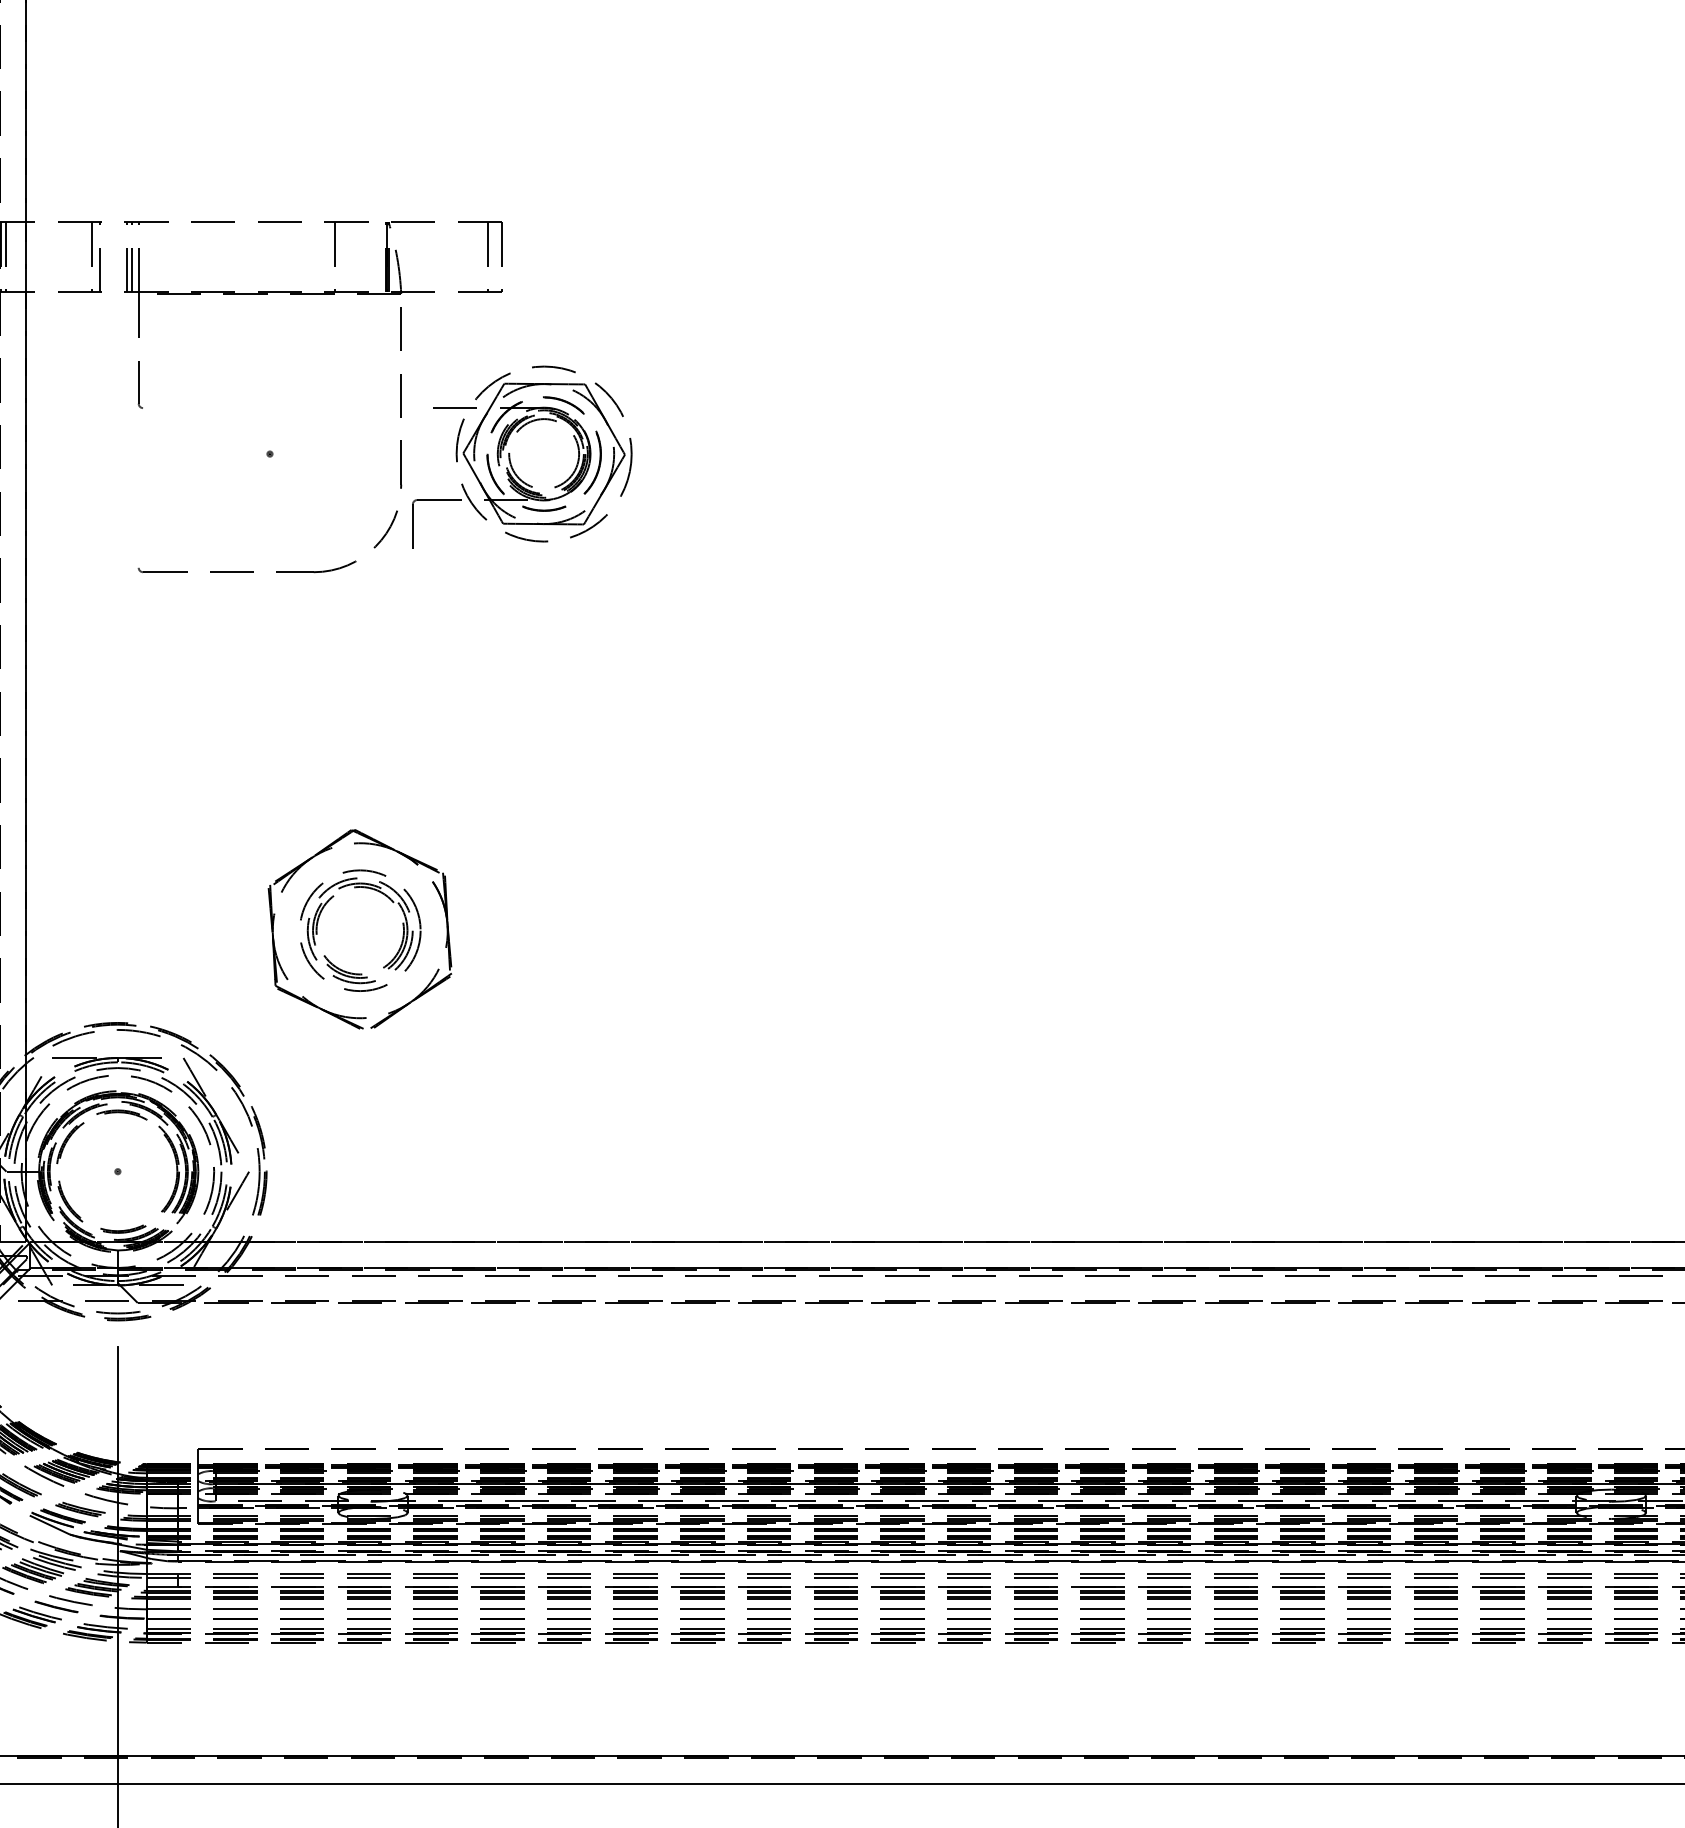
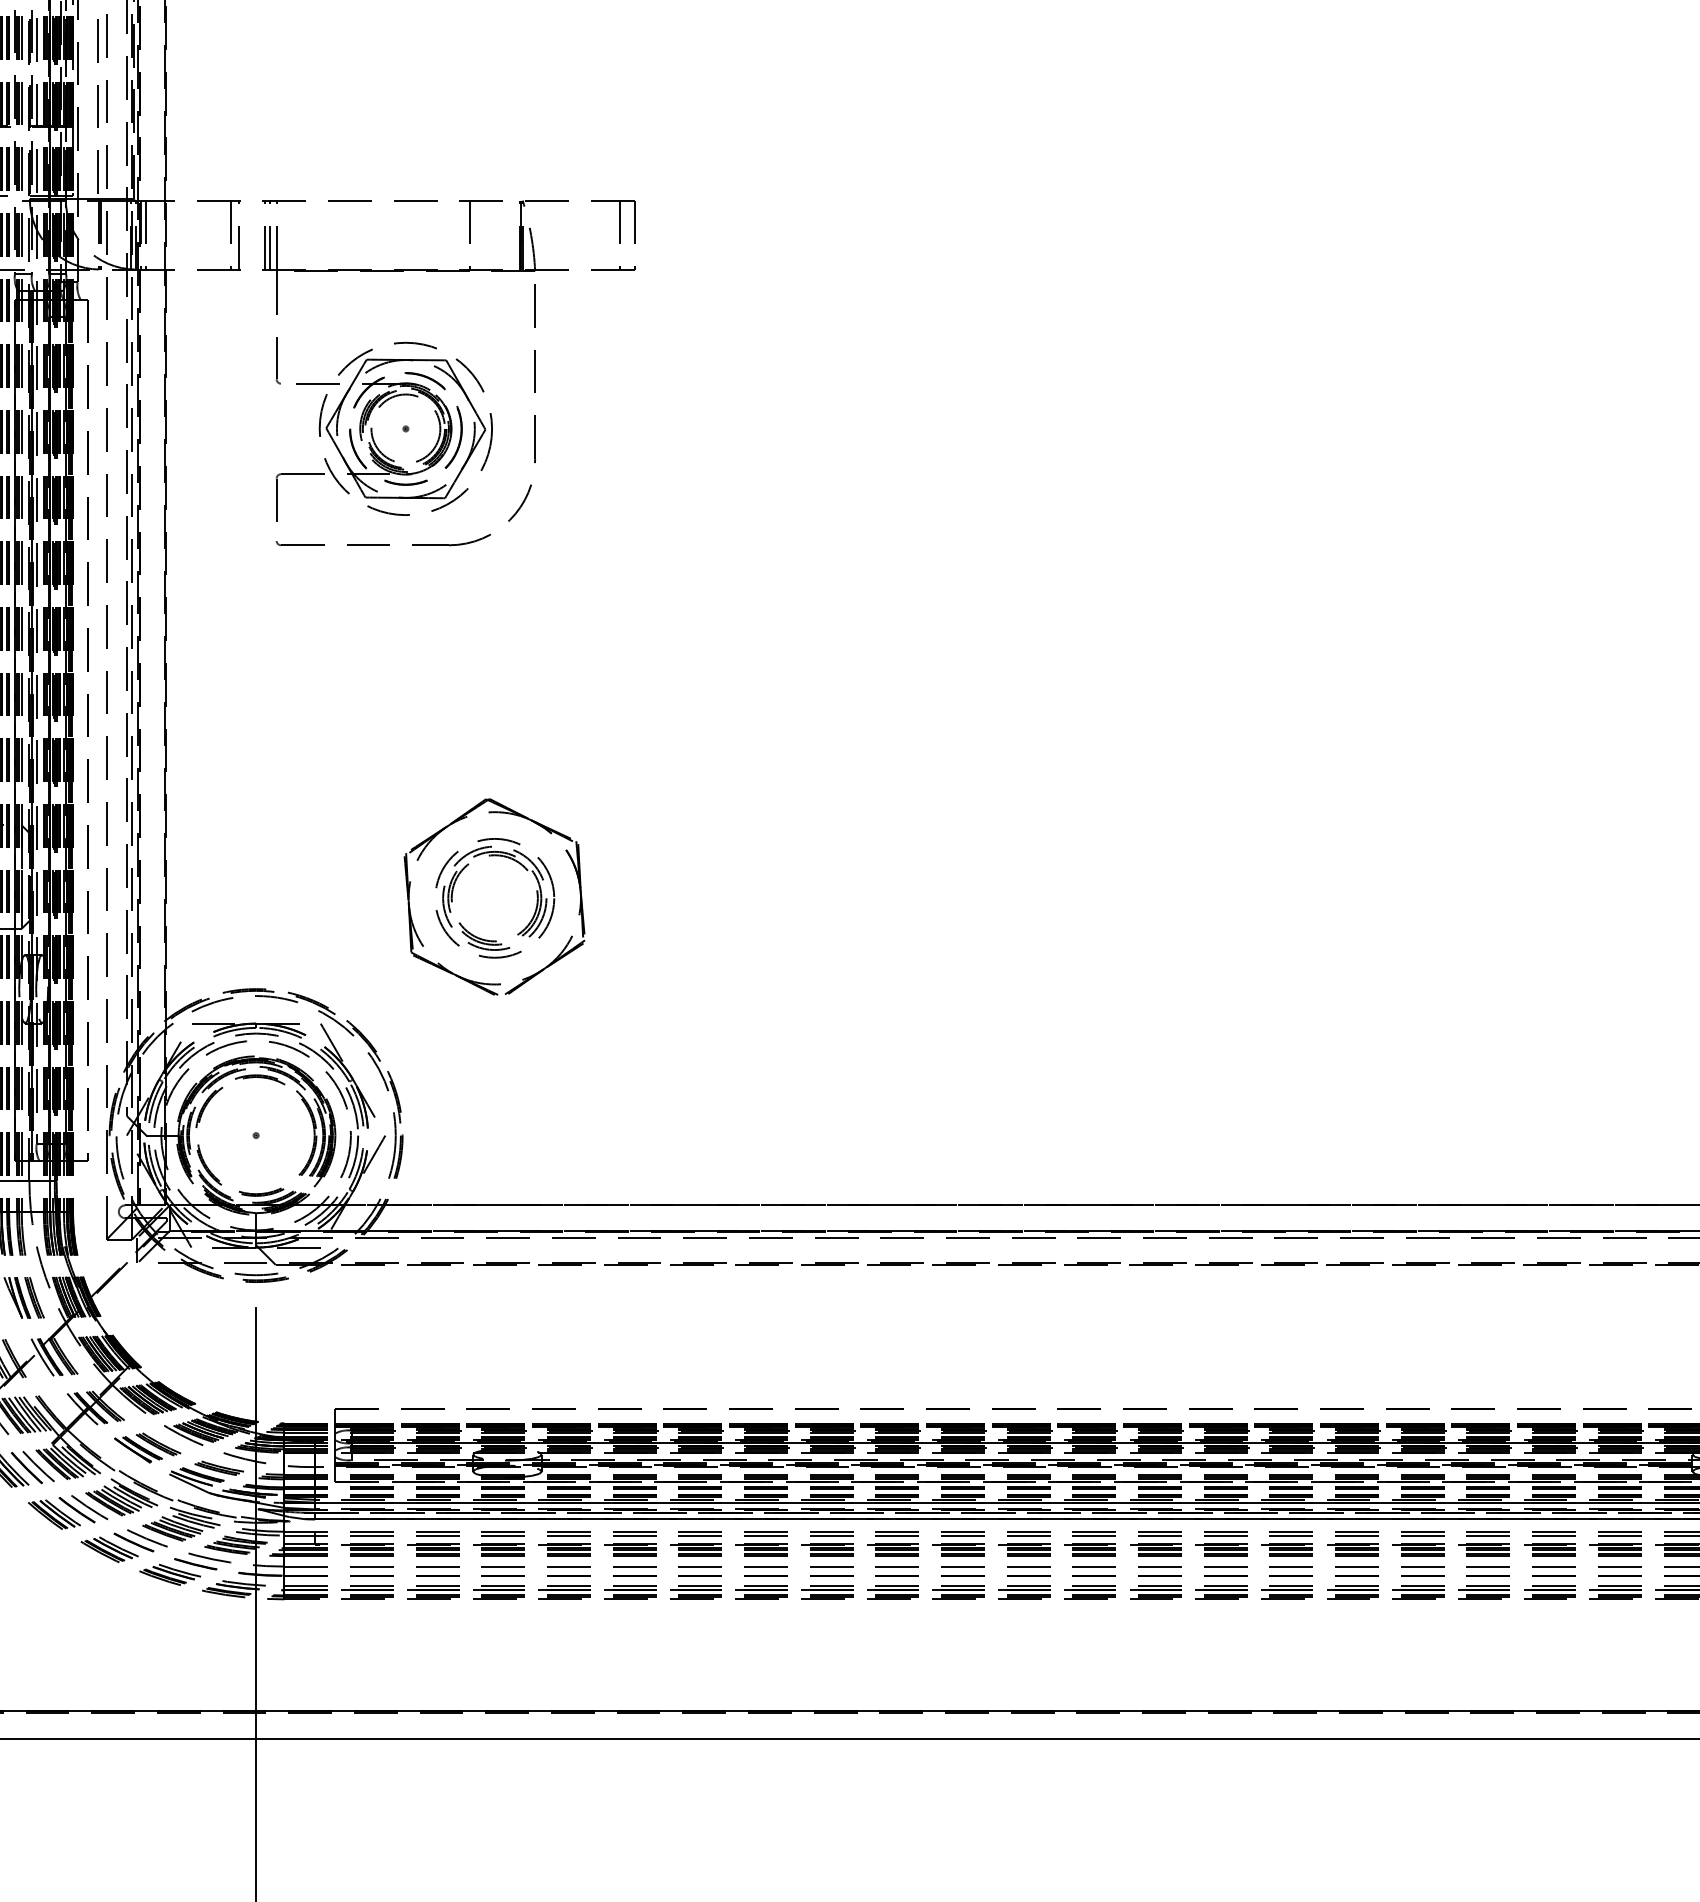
part: (521, 456) -> (383, 431), moved

